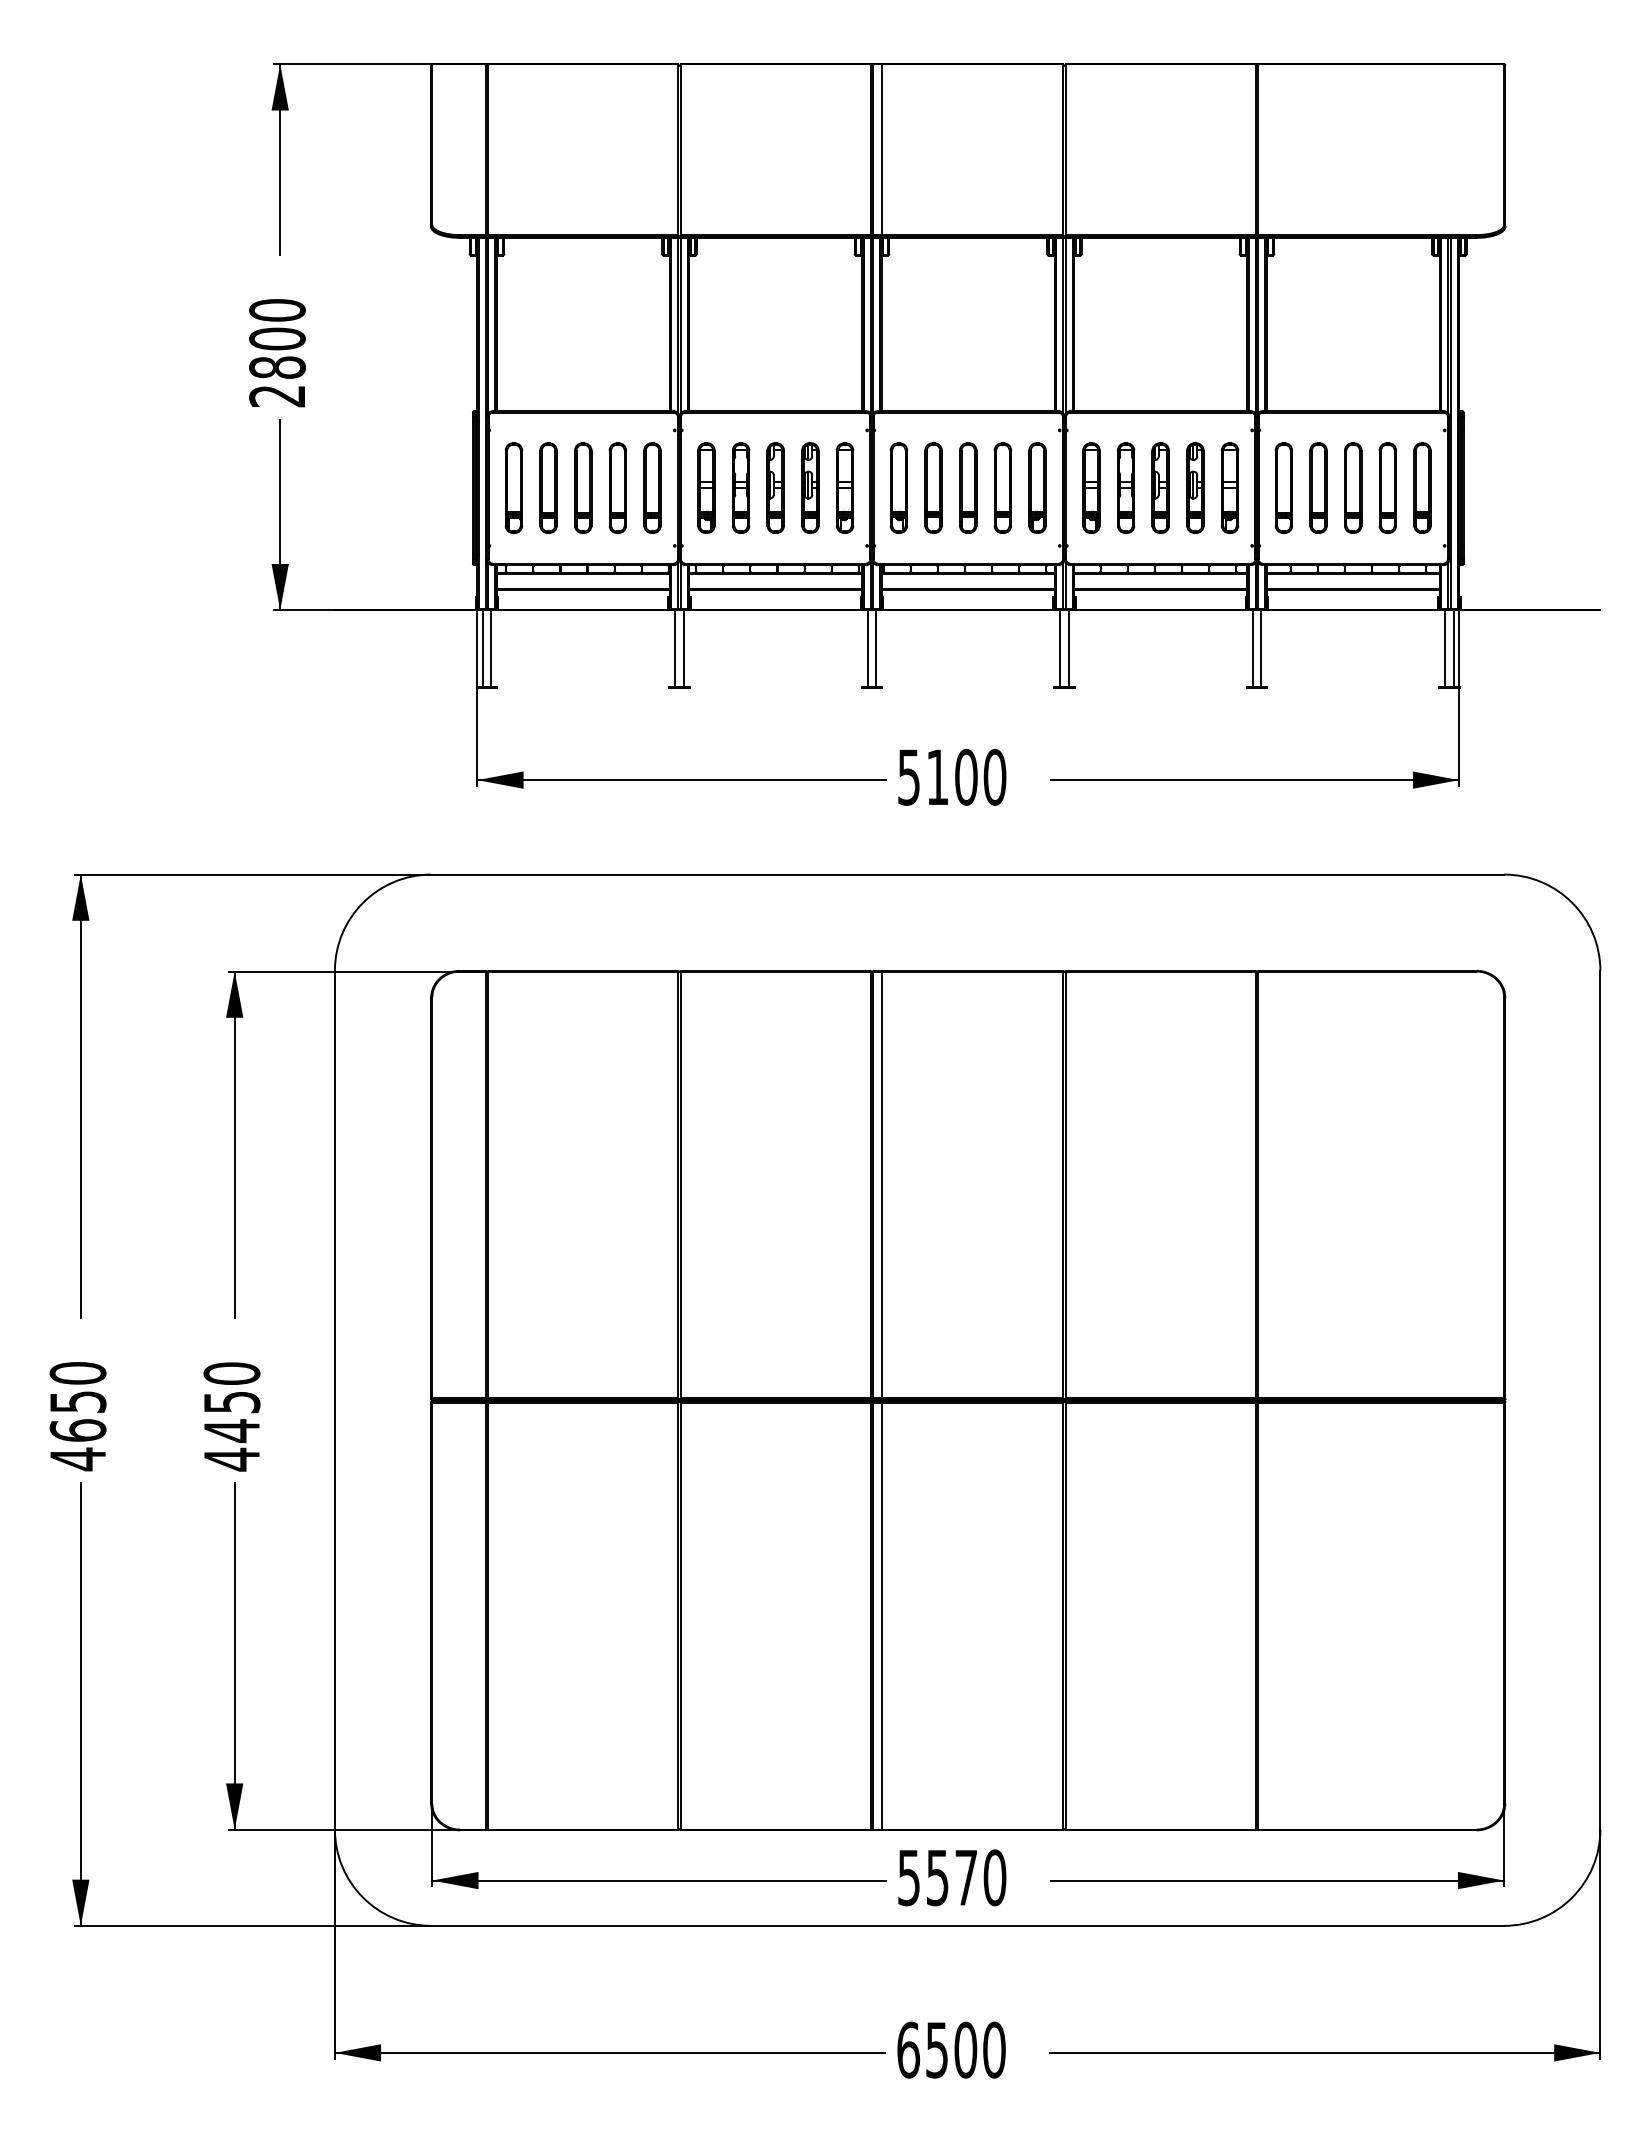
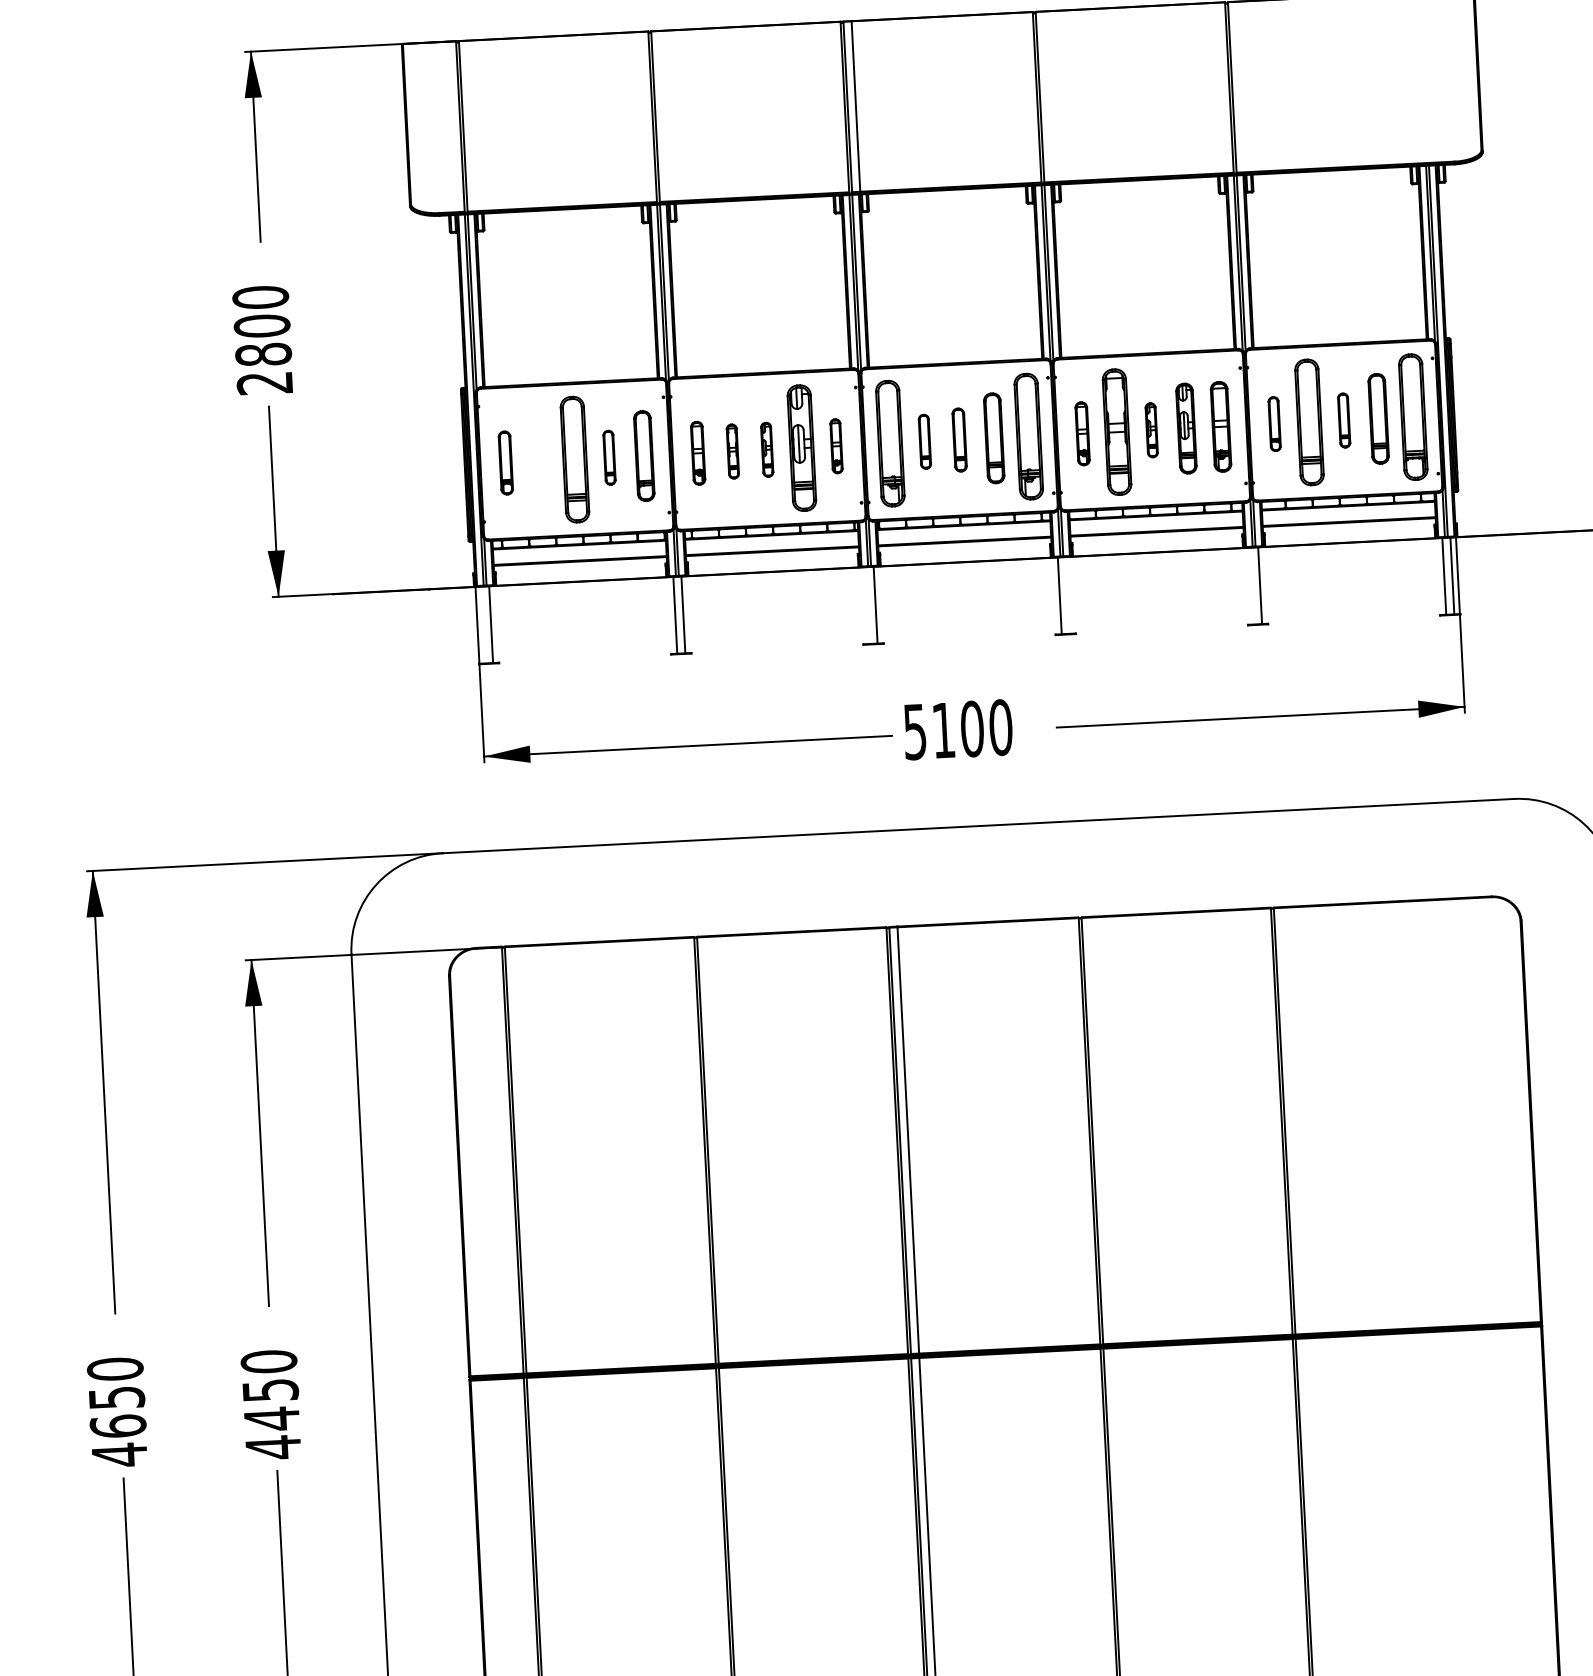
part: (513, 487) -> (505, 462), size x0.7
part: (548, 487) -> (540, 460), removed
part: (583, 487) -> (575, 458), size x1.4
part: (617, 487) -> (609, 457), size x0.6
part: (706, 487) -> (698, 452), size x0.7
part: (741, 487) -> (733, 450), size x0.6
part: (775, 487) -> (767, 449), size x0.6
part: (810, 487) -> (802, 447), size x1.4
part: (844, 487) -> (835, 445), size x0.6
part: (898, 487) -> (889, 442), size x1.4
part: (933, 487) -> (924, 441), size x0.6
part: (968, 487) -> (959, 439), size x0.7
part: (1037, 487) -> (1028, 435), size x1.4
part: (1091, 487) -> (1082, 433), size x0.7
part: (1126, 487) -> (1117, 431), size x1.4
part: (1160, 487) -> (1151, 429), size x0.6
part: (1283, 487) -> (1274, 423), size x0.6
part: (1318, 487) -> (1309, 421), size x1.4
part: (1353, 487) -> (1344, 419), size x0.6
part: (1422, 487) -> (1413, 416), size x1.4
line: (482, 648) -> (482, 624), removed
line: (867, 648) -> (867, 605), removed
line: (1068, 648) -> (1067, 595), removed
line: (1252, 648) -> (1251, 585), removed

